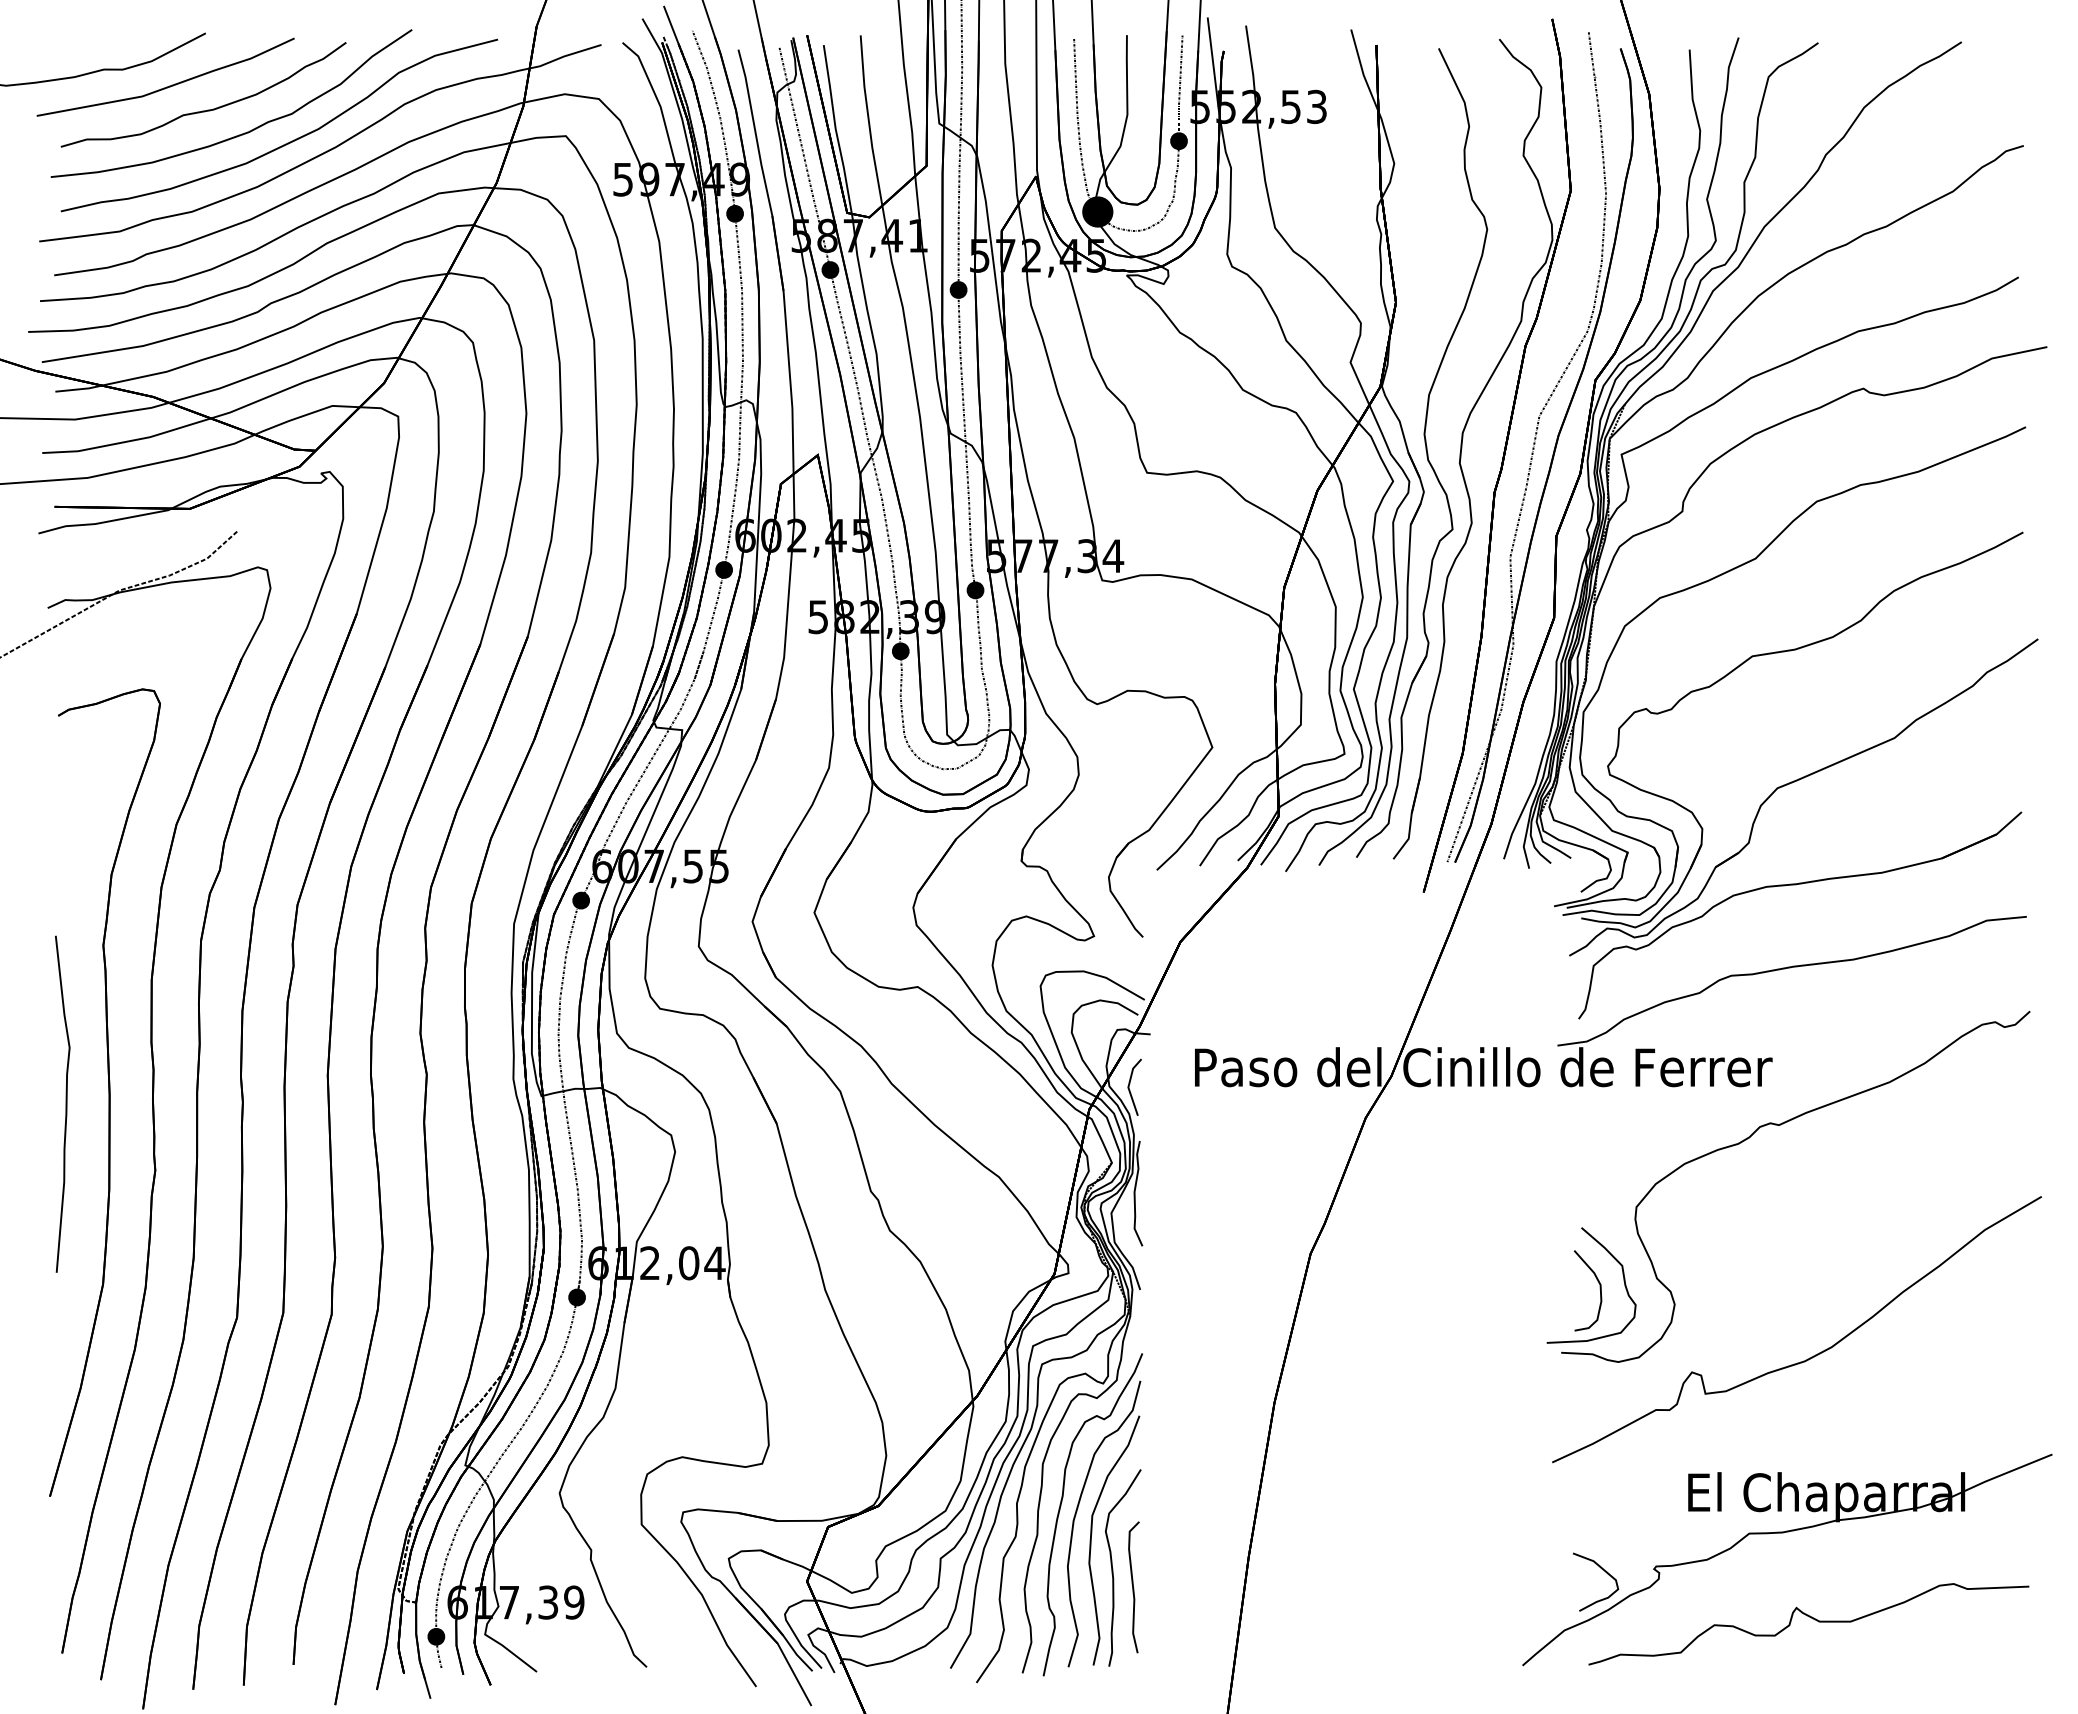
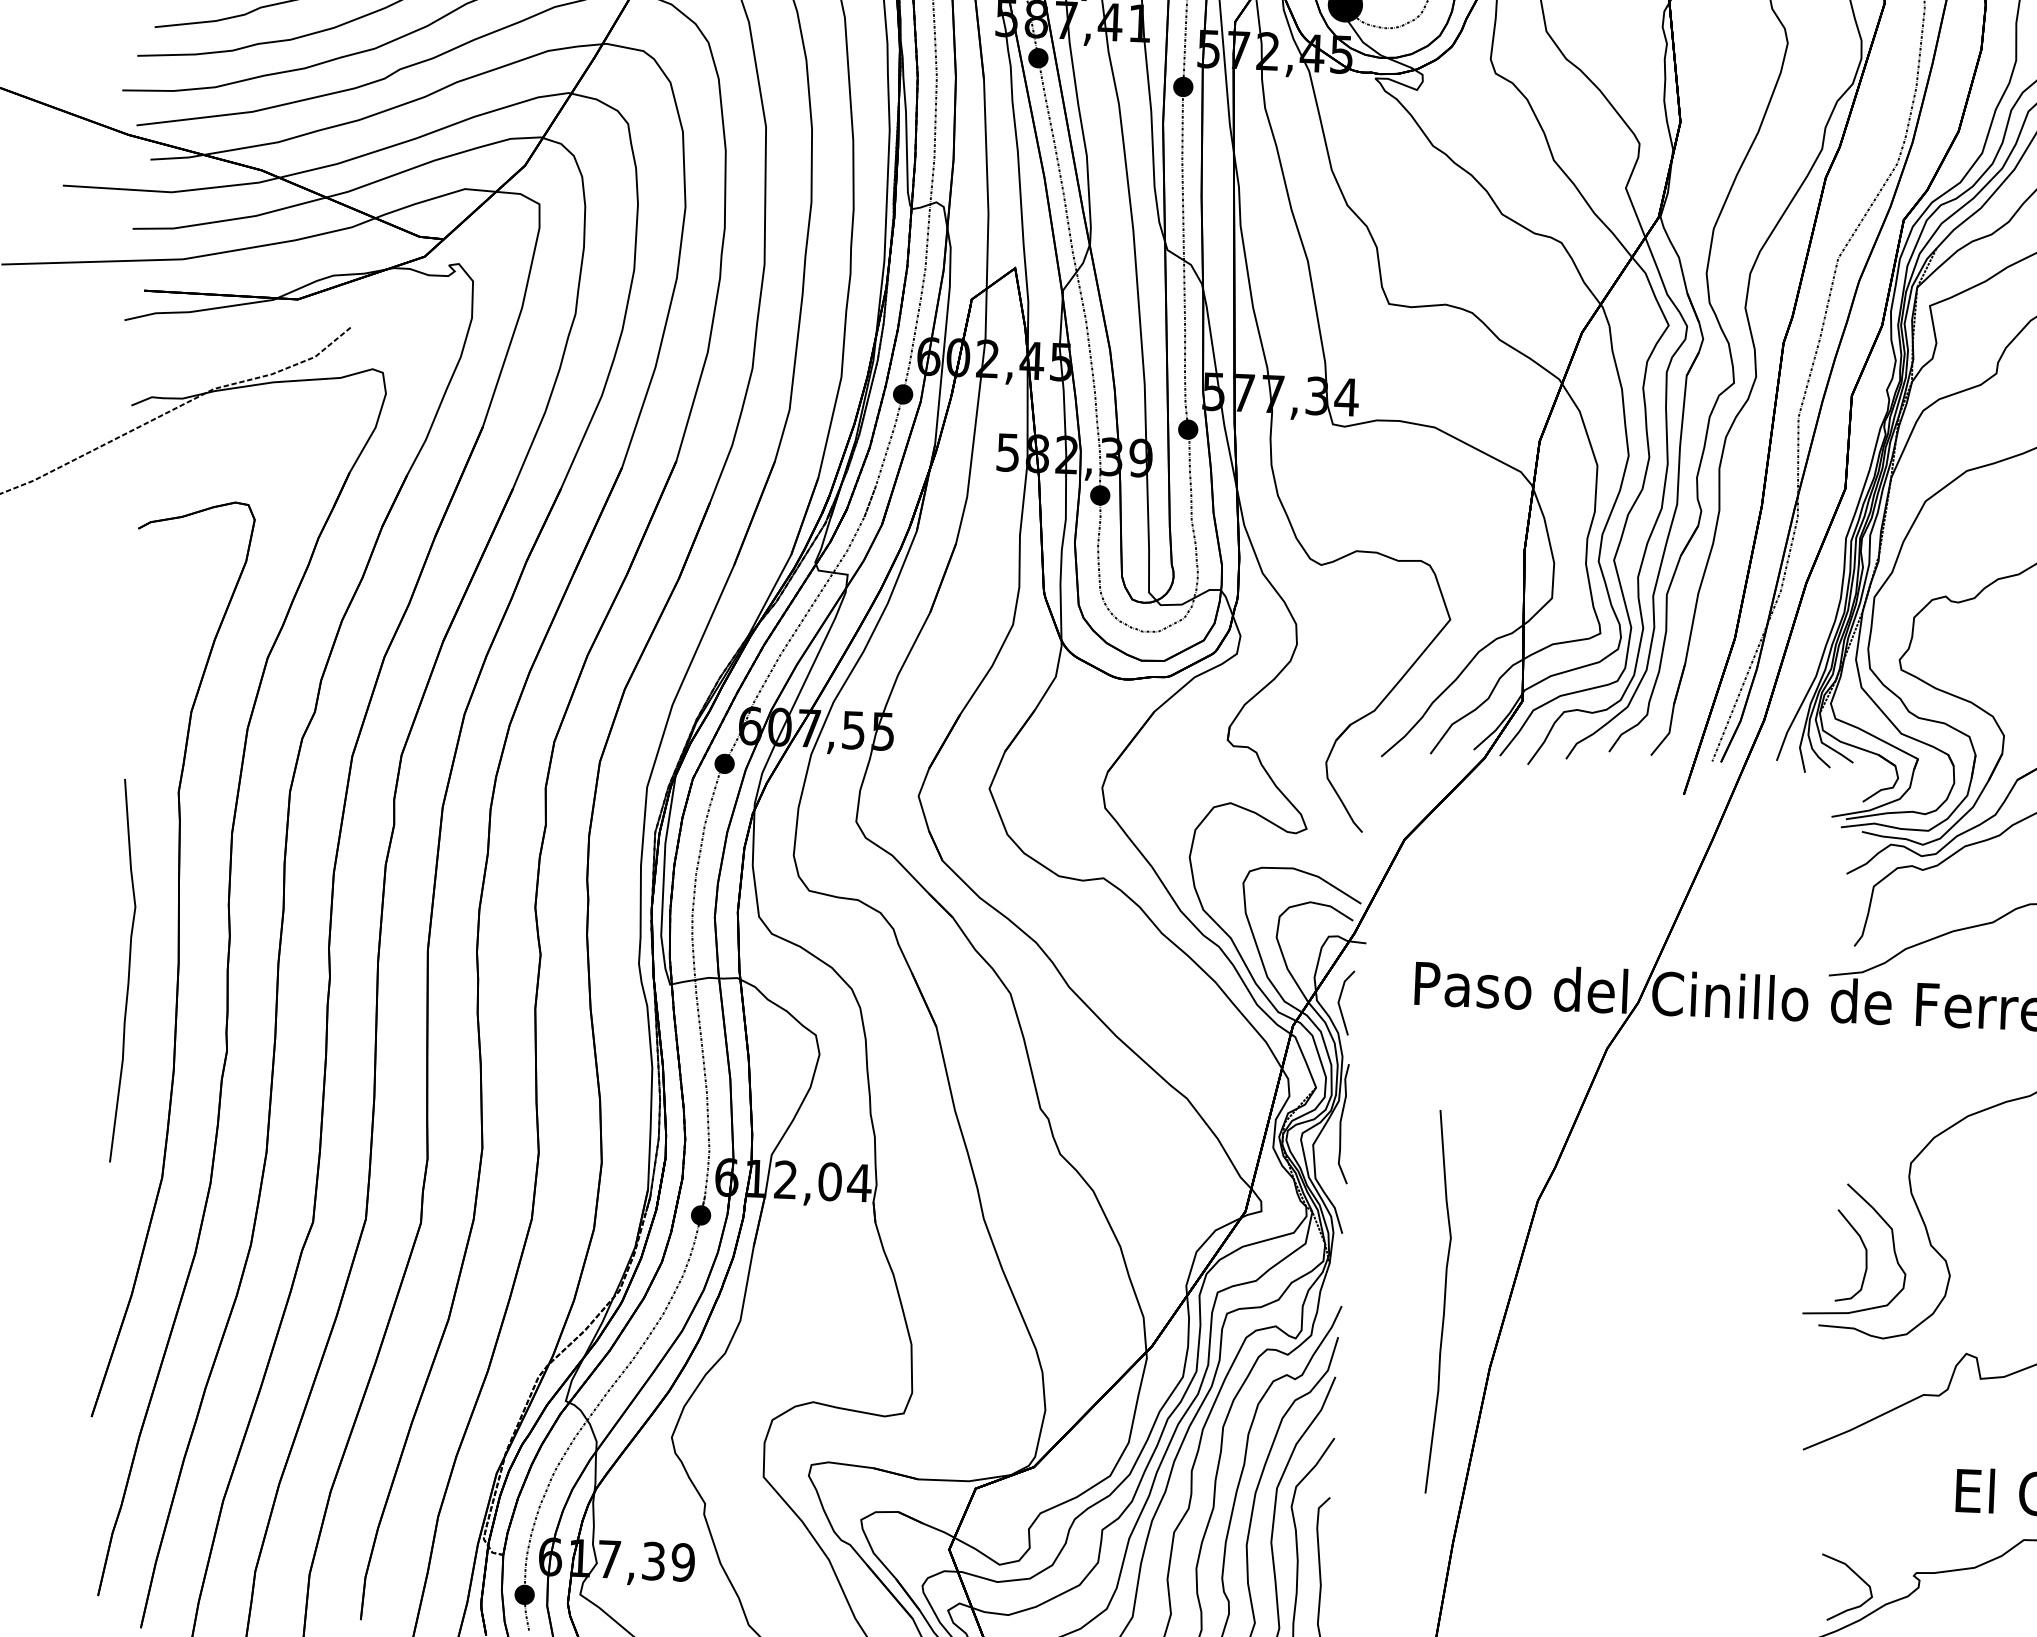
curve: (1231, 1345) -> (1443, 1301), added

